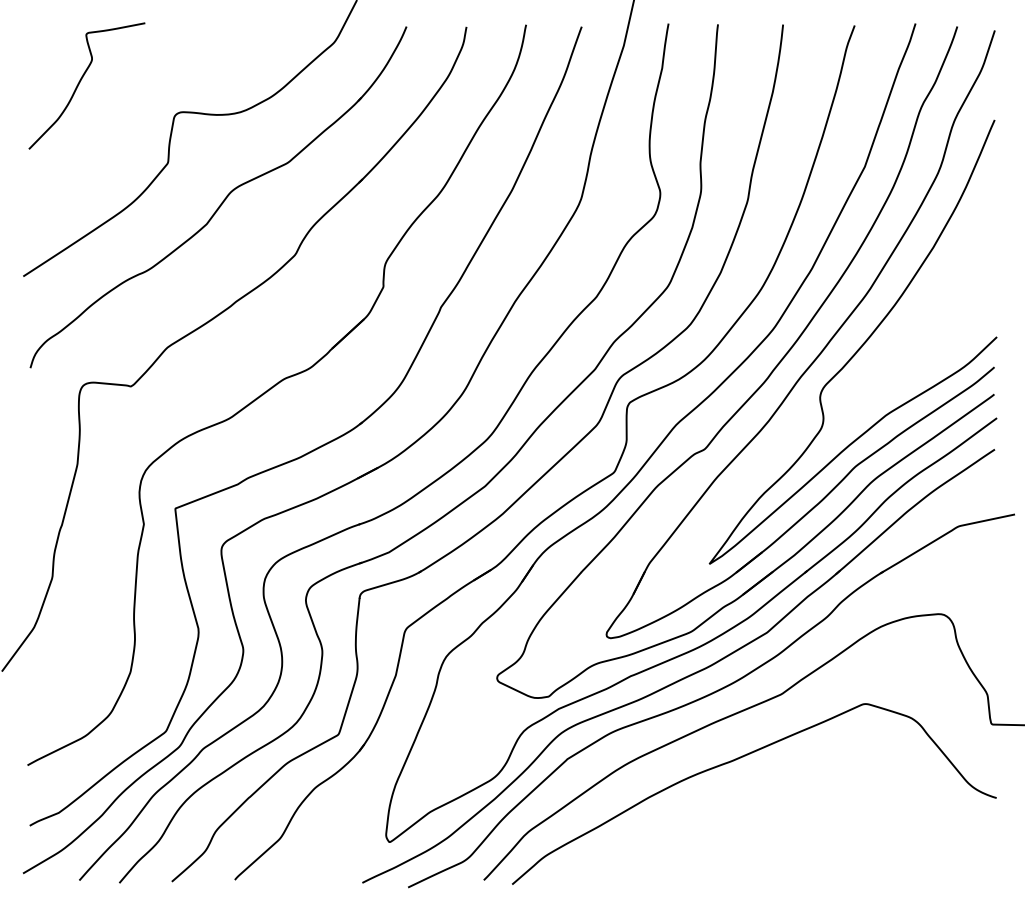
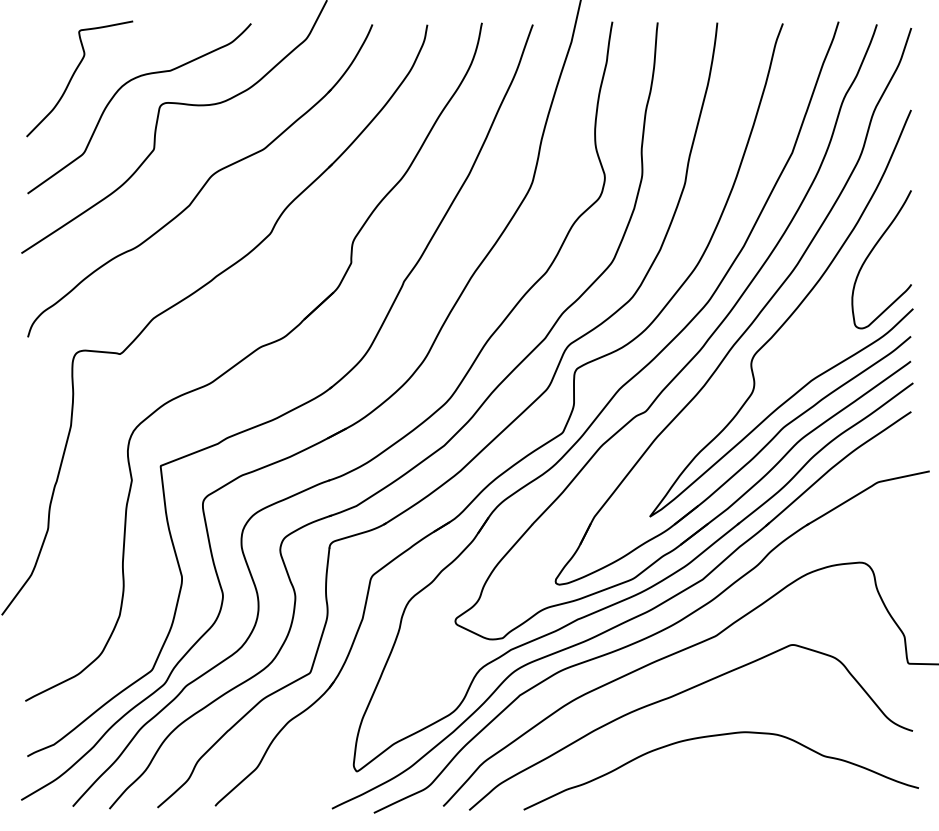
curve: (131, 97) -> (120, 89), added
curve: (952, 274) -> (872, 251), added
curve: (783, 803) -> (717, 736), added

